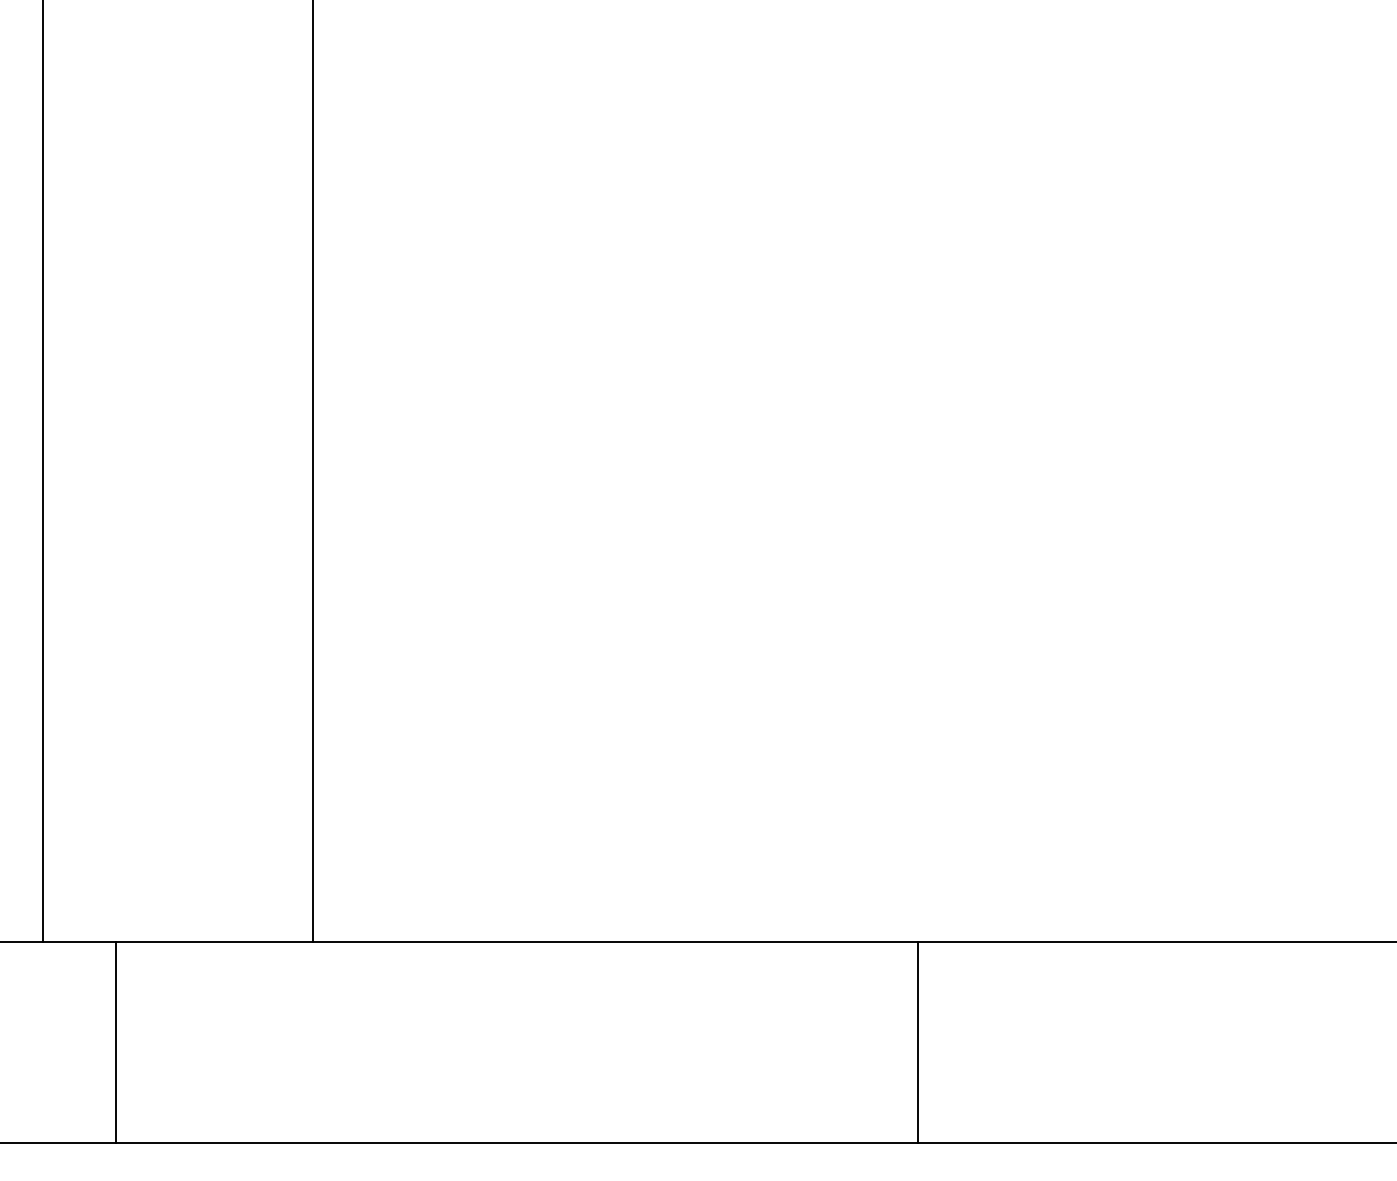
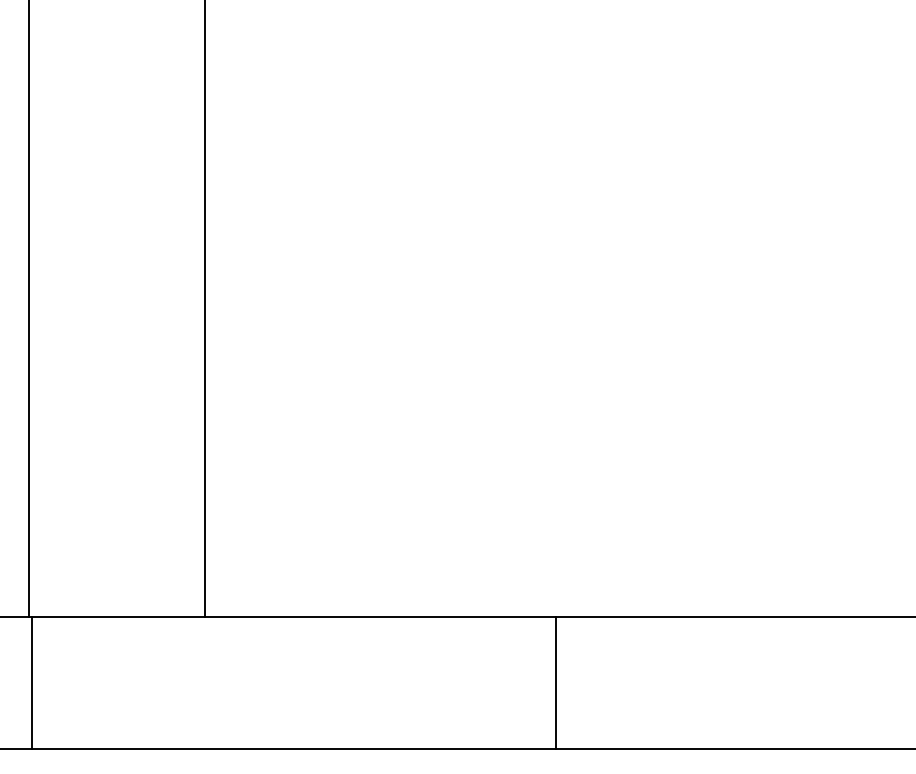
line: (114, 1042) -> (31, 683), moved
line: (918, 1042) -> (556, 683), moved

